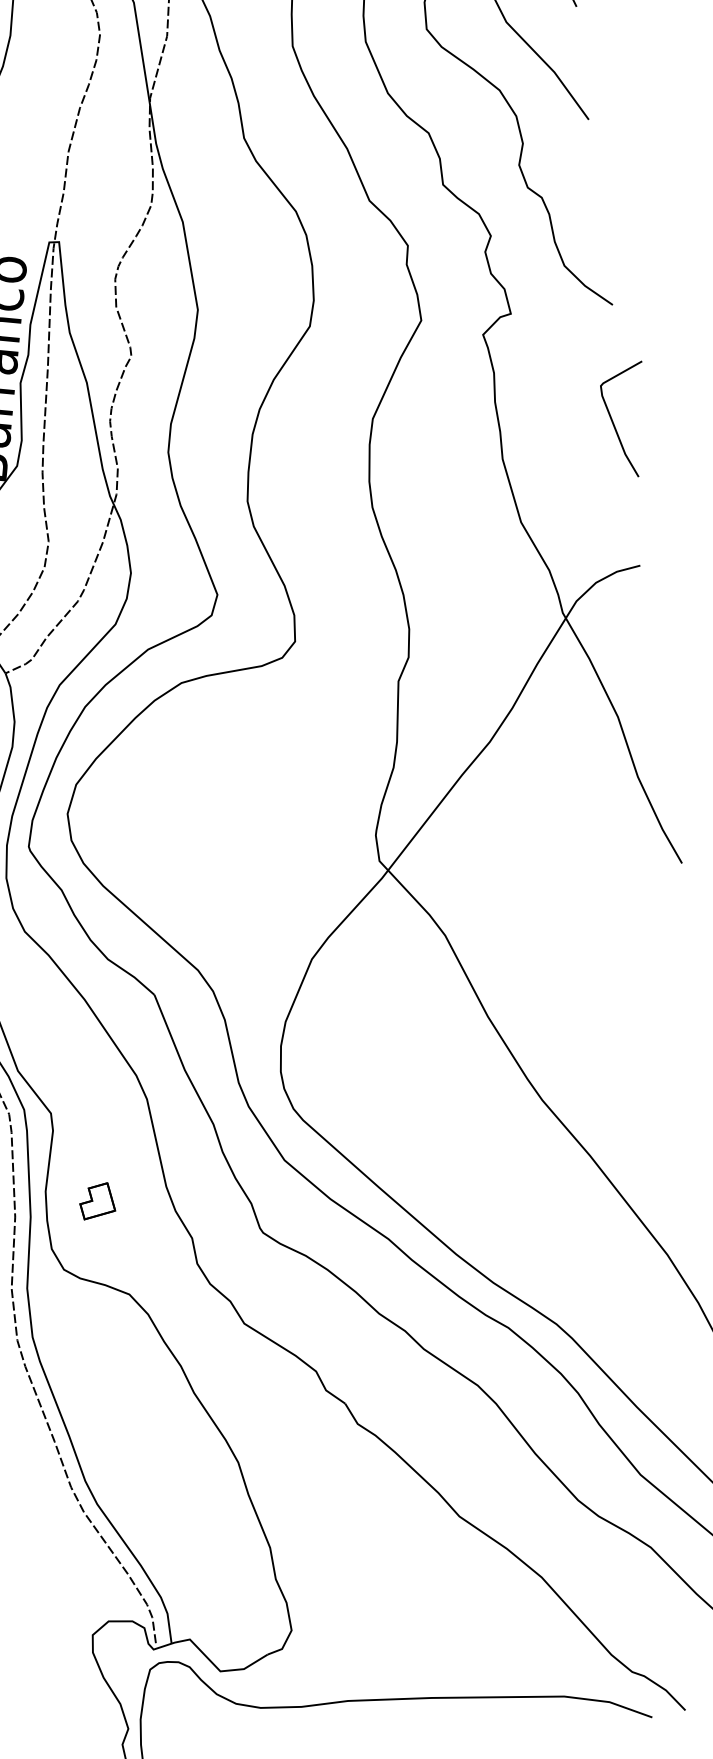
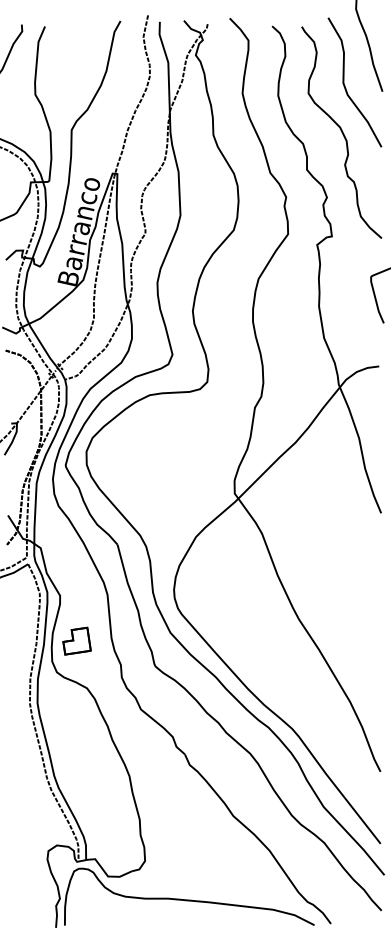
part: (95, 1200) -> (76, 640), size x1.67

